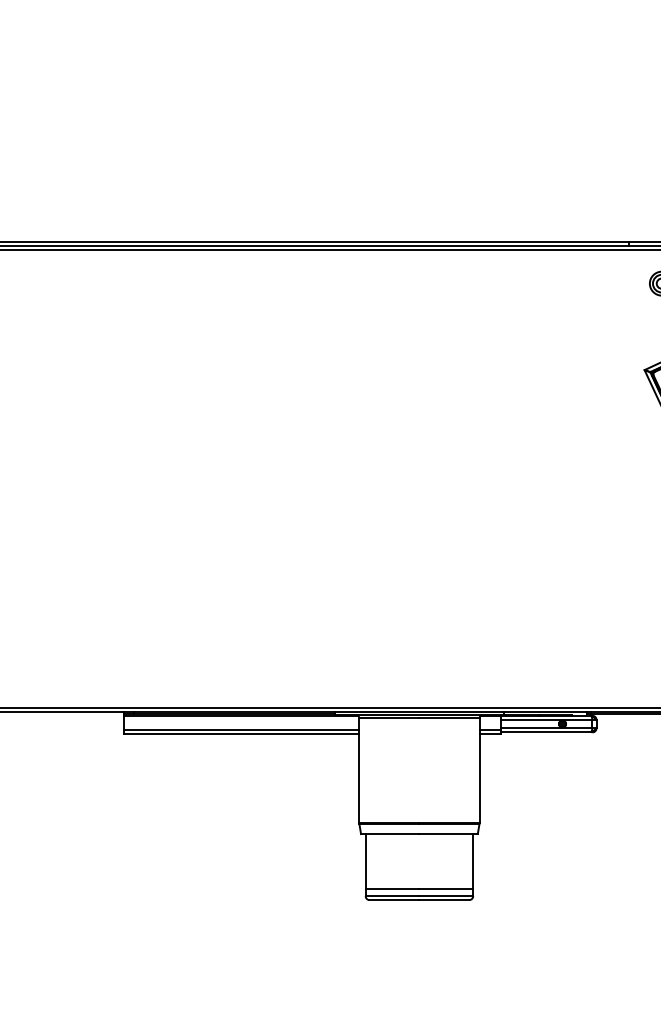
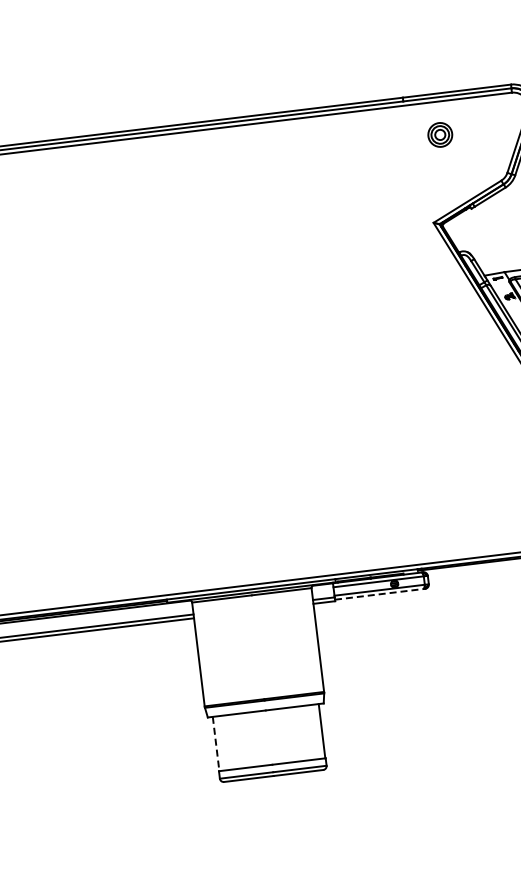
line: (546, 732) -> (379, 594), solid -> dashed
line: (366, 861) -> (216, 744), solid -> dashed

